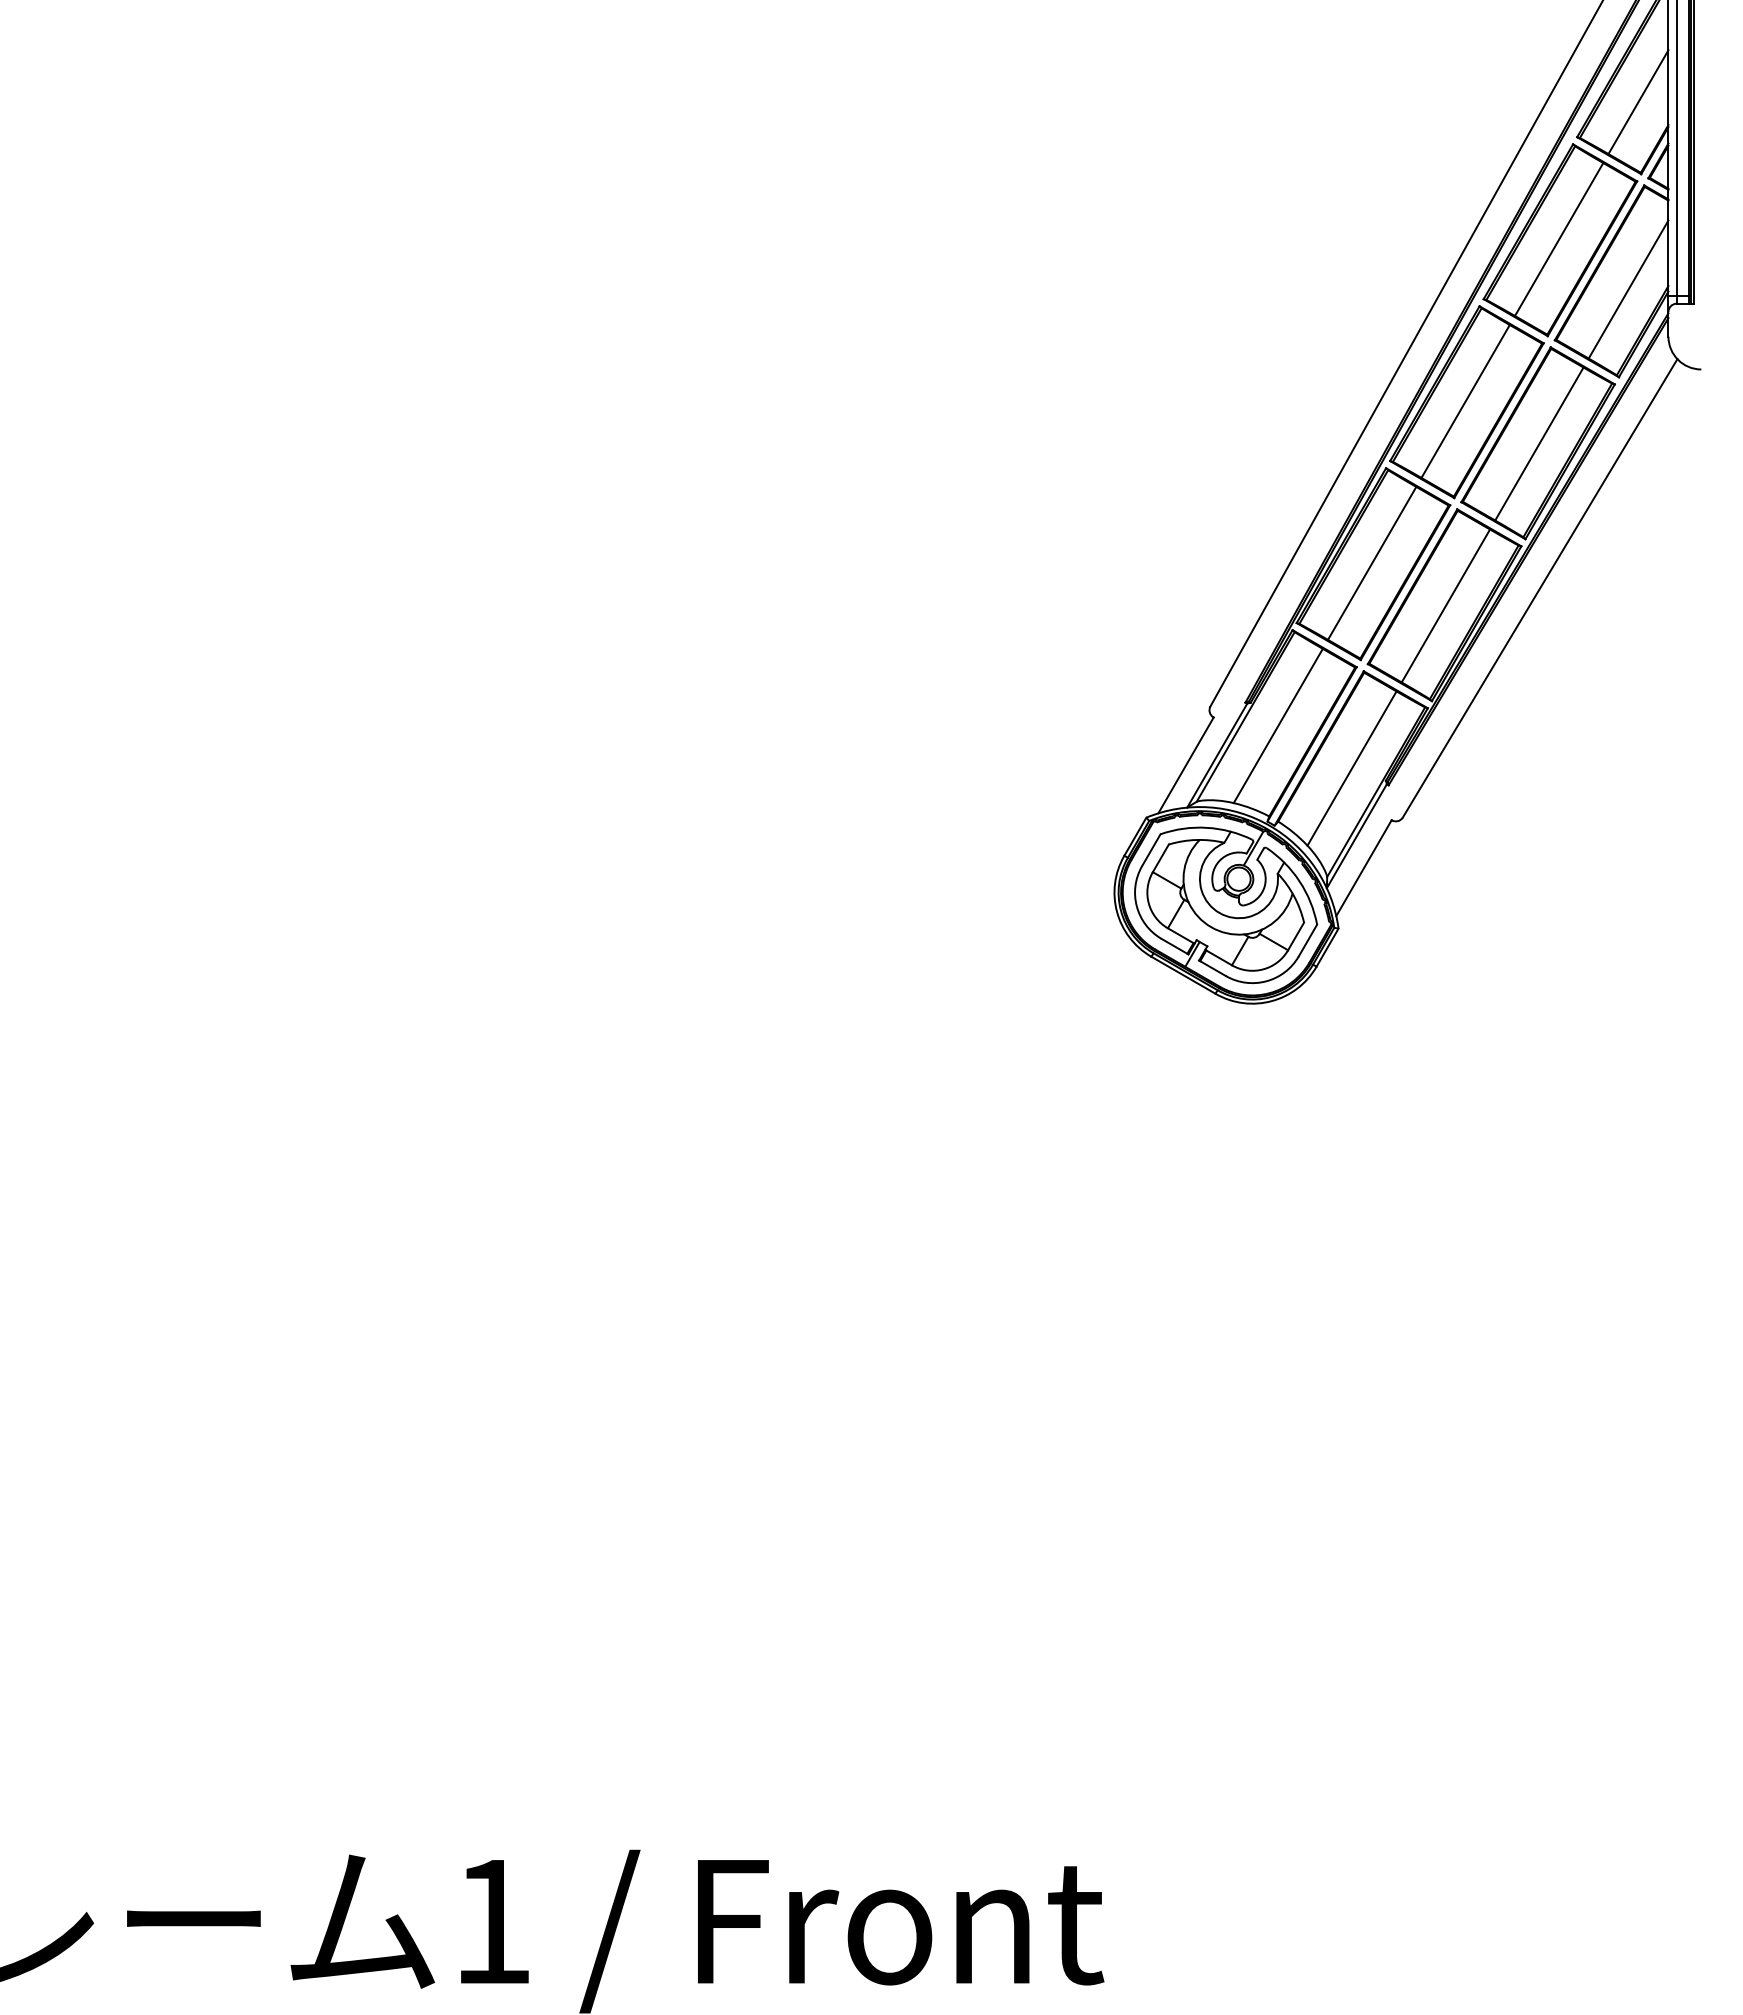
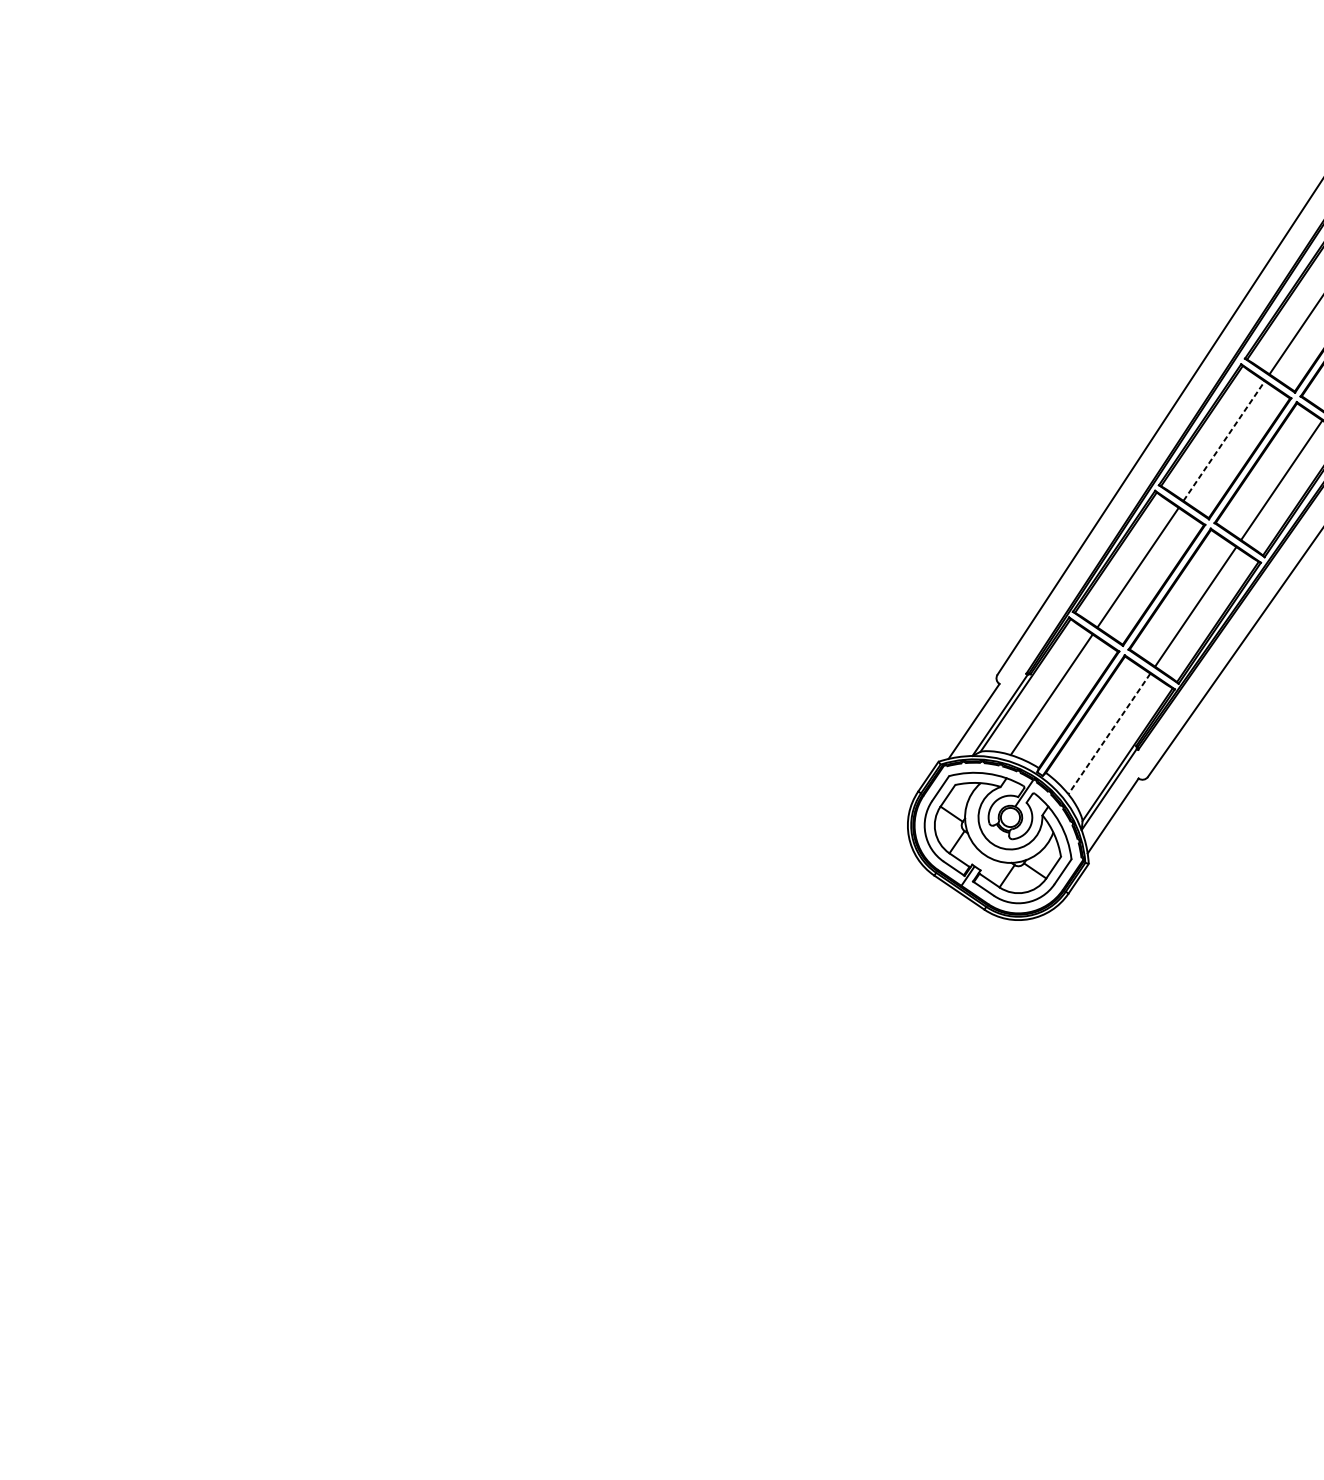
line: (1465, 401) -> (1224, 441), solid -> dashed
line: (1351, 768) -> (1108, 733), solid -> dashed

